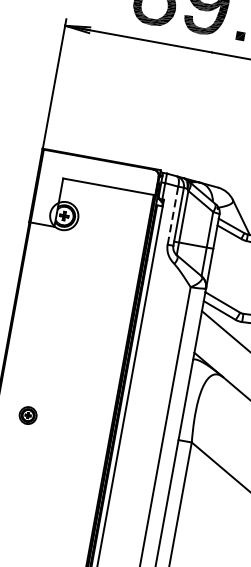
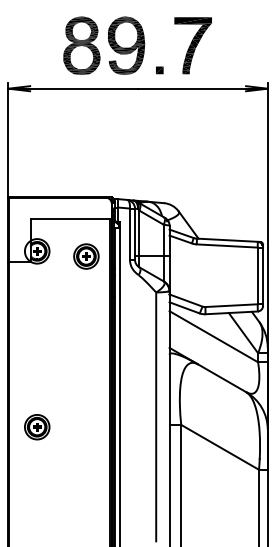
line: (172, 215) -> (129, 234), dashed -> solid
part: (119, 232) -> (86, 256), added
part: (28, 415) -> (37, 427), size x1.67

